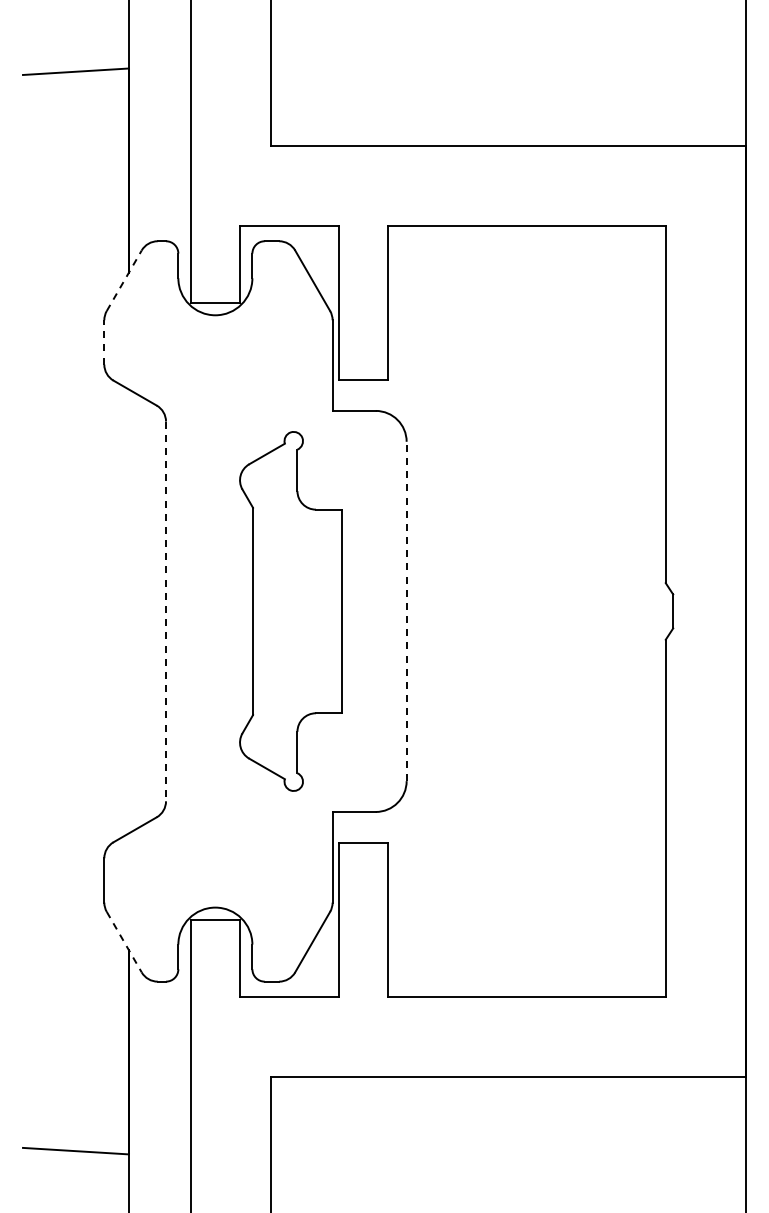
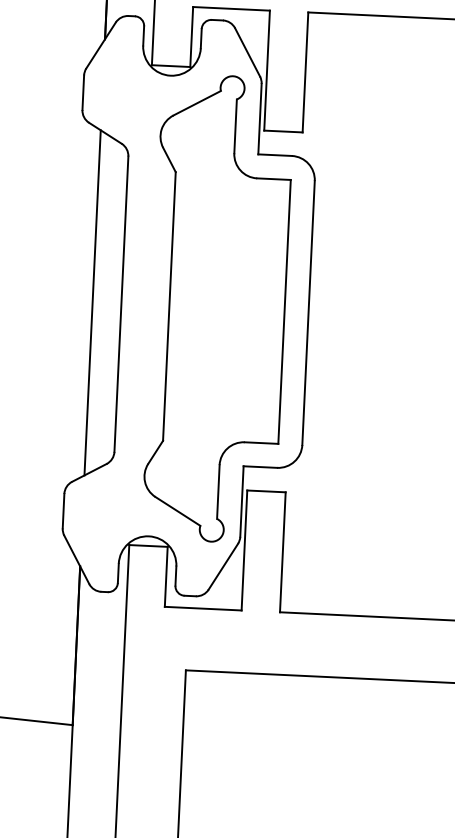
line: (124, 280) -> (101, 45), dashed -> solid
line: (104, 341) -> (83, 92), dashed -> solid
line: (129, 611) -> (92, 302), added
line: (166, 611) -> (121, 304), dashed -> solid
part: (290, 611) -> (218, 308), size x1.67
line: (406, 611) -> (308, 313), dashed -> solid
line: (124, 942) -> (76, 560), dashed -> solid

